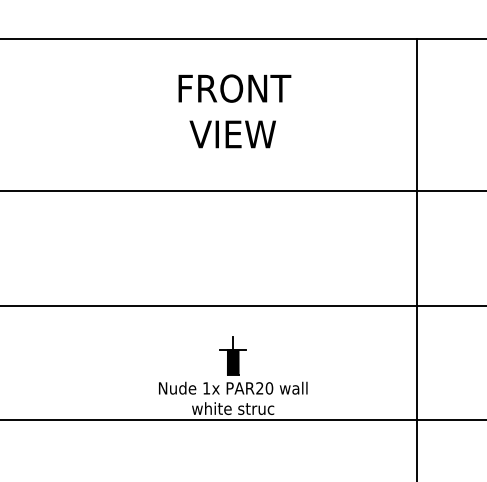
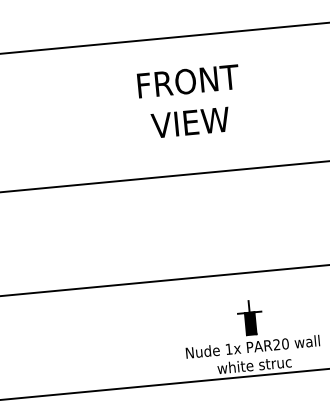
text: (234, 111) -> (190, 101), moved

